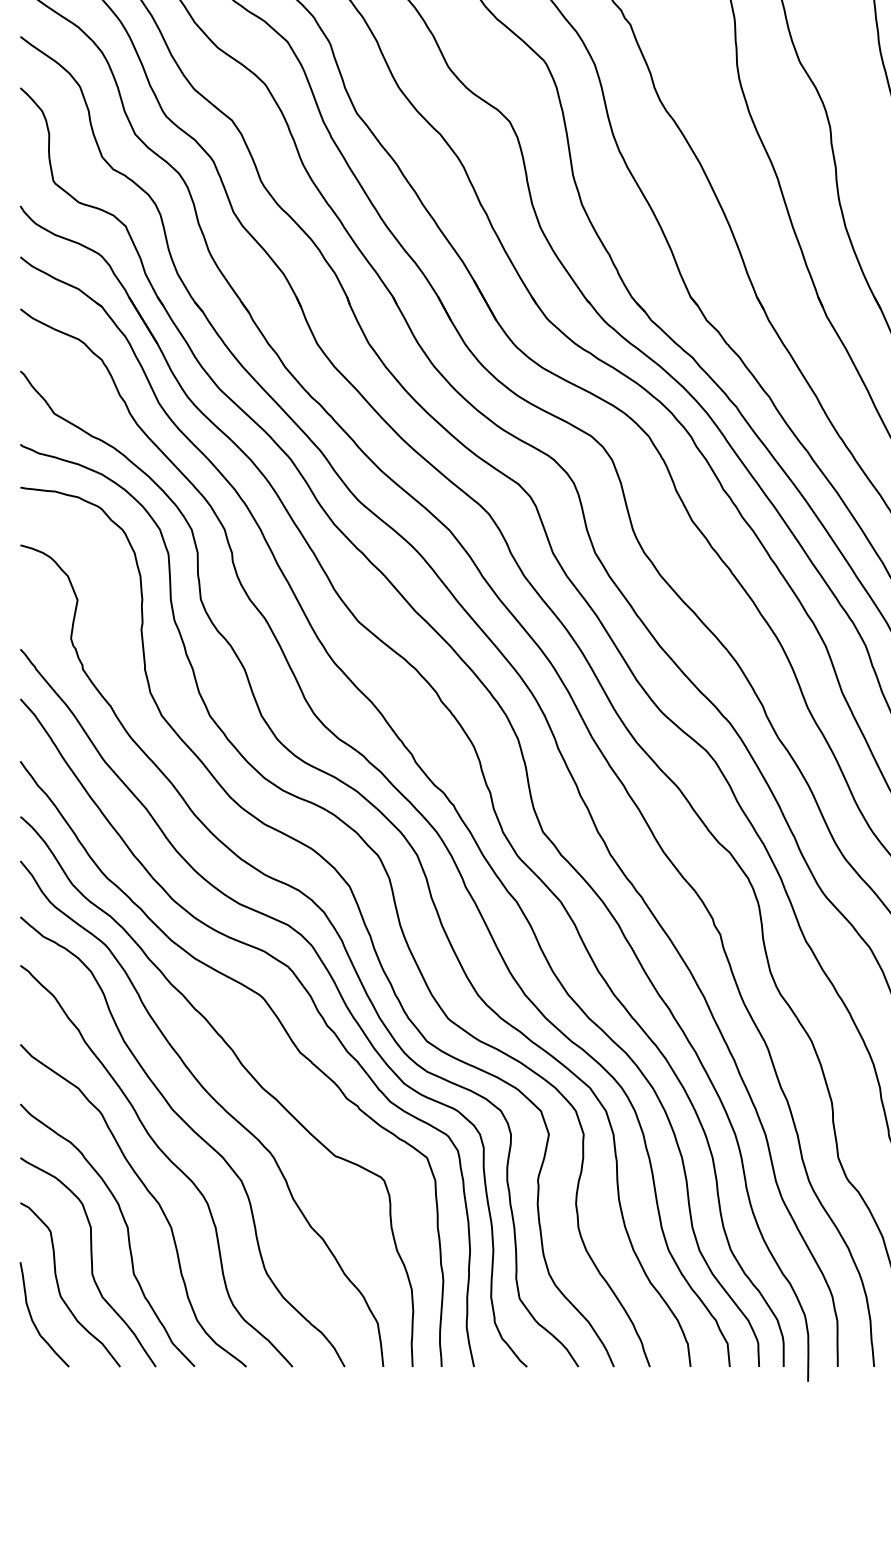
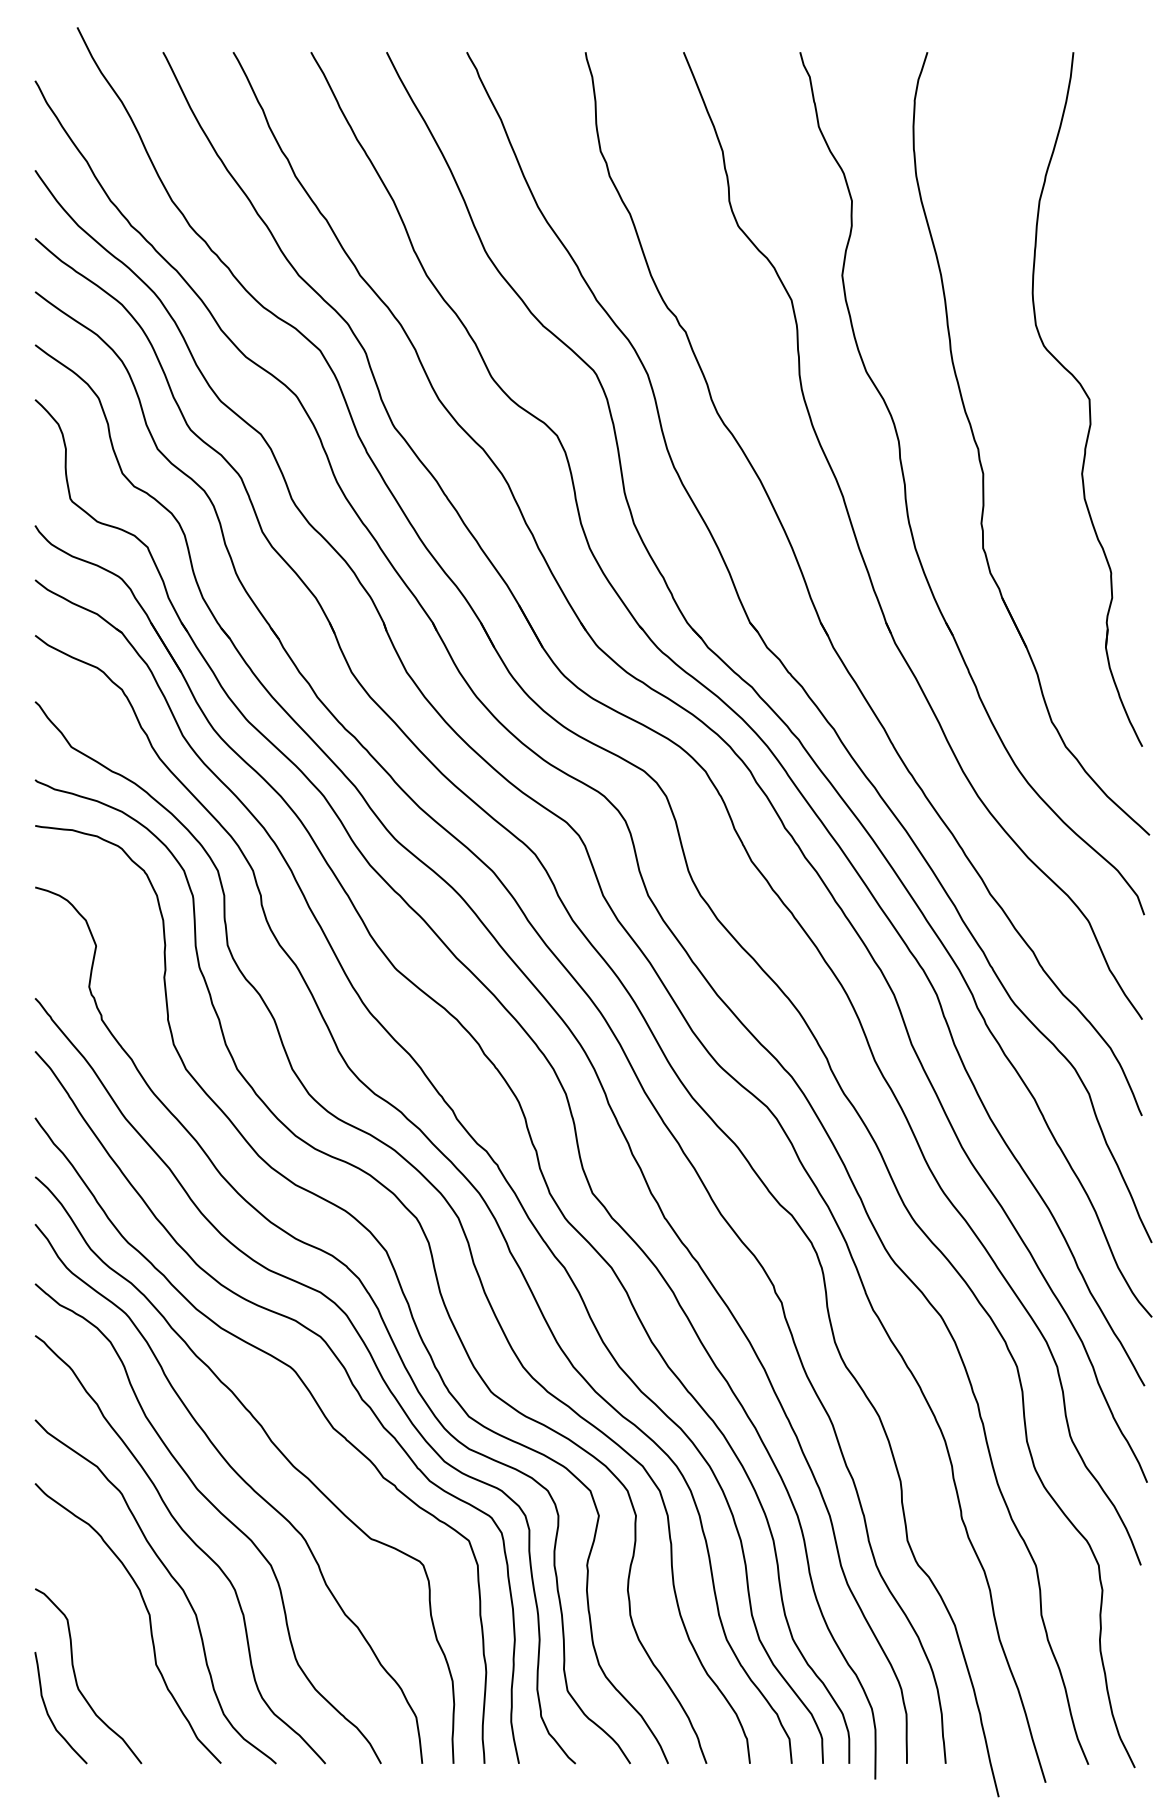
curve: (91, 1262) -> (110, 1652), removed

